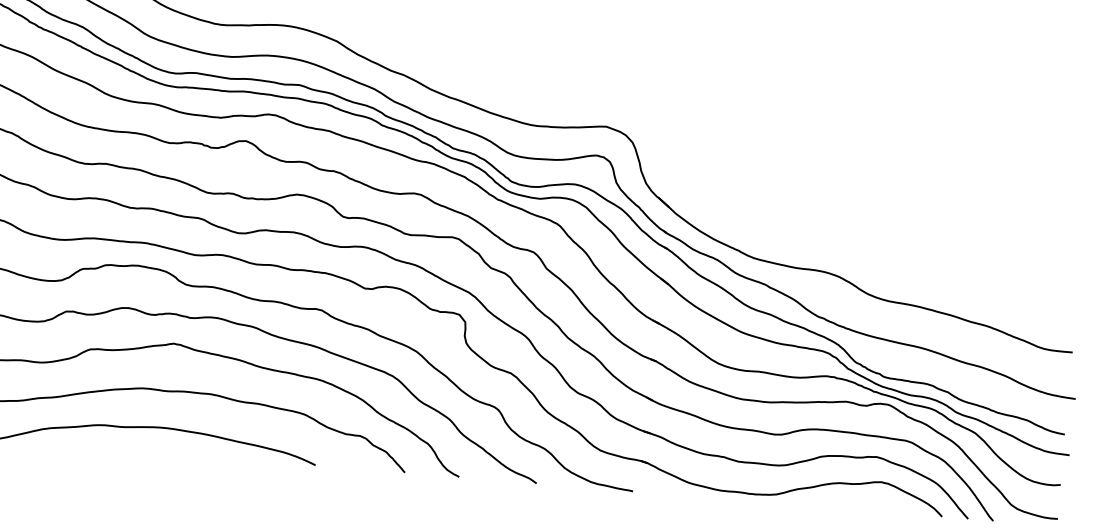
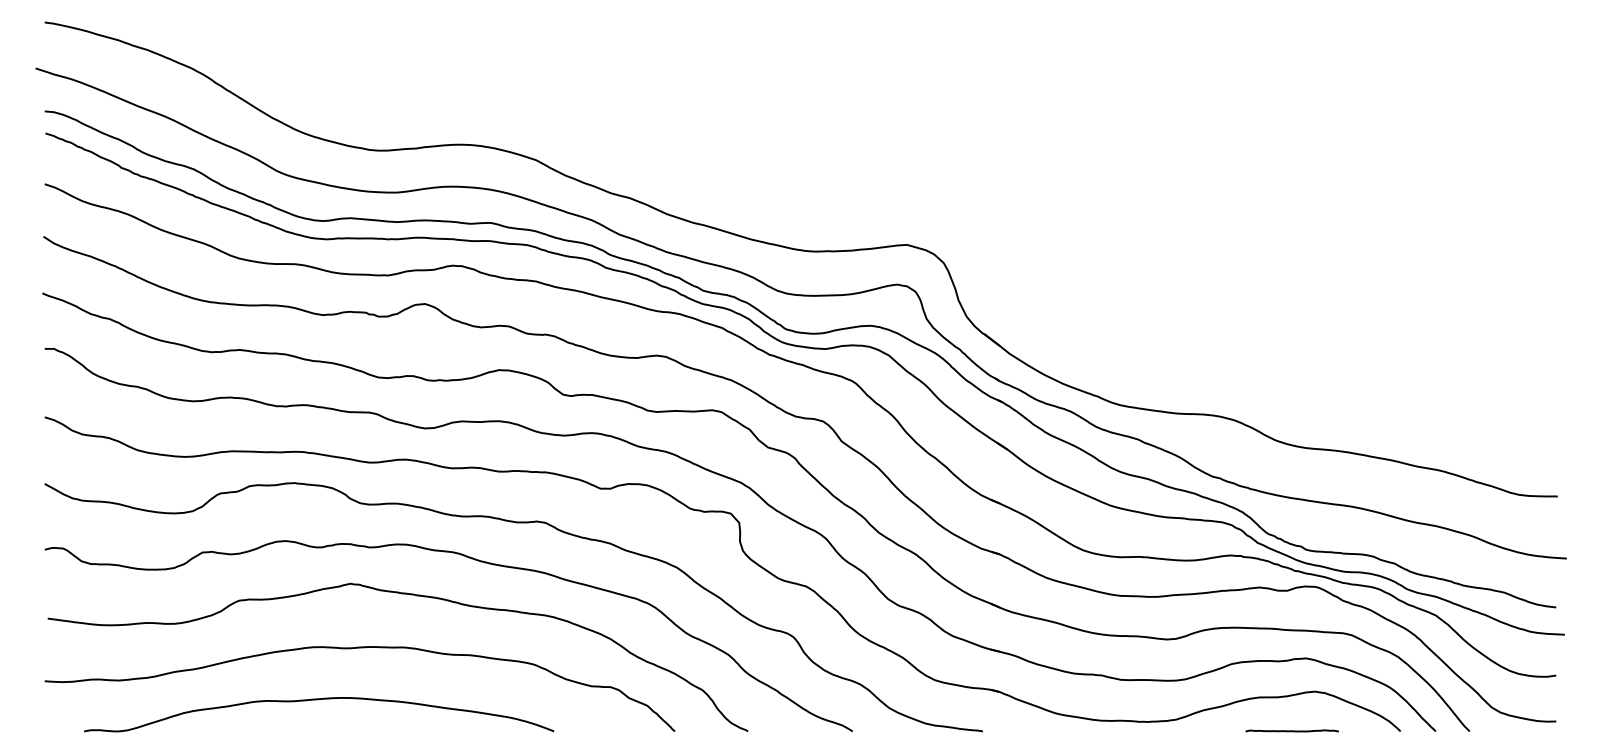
line: (861, 509) -> (1291, 730), added

